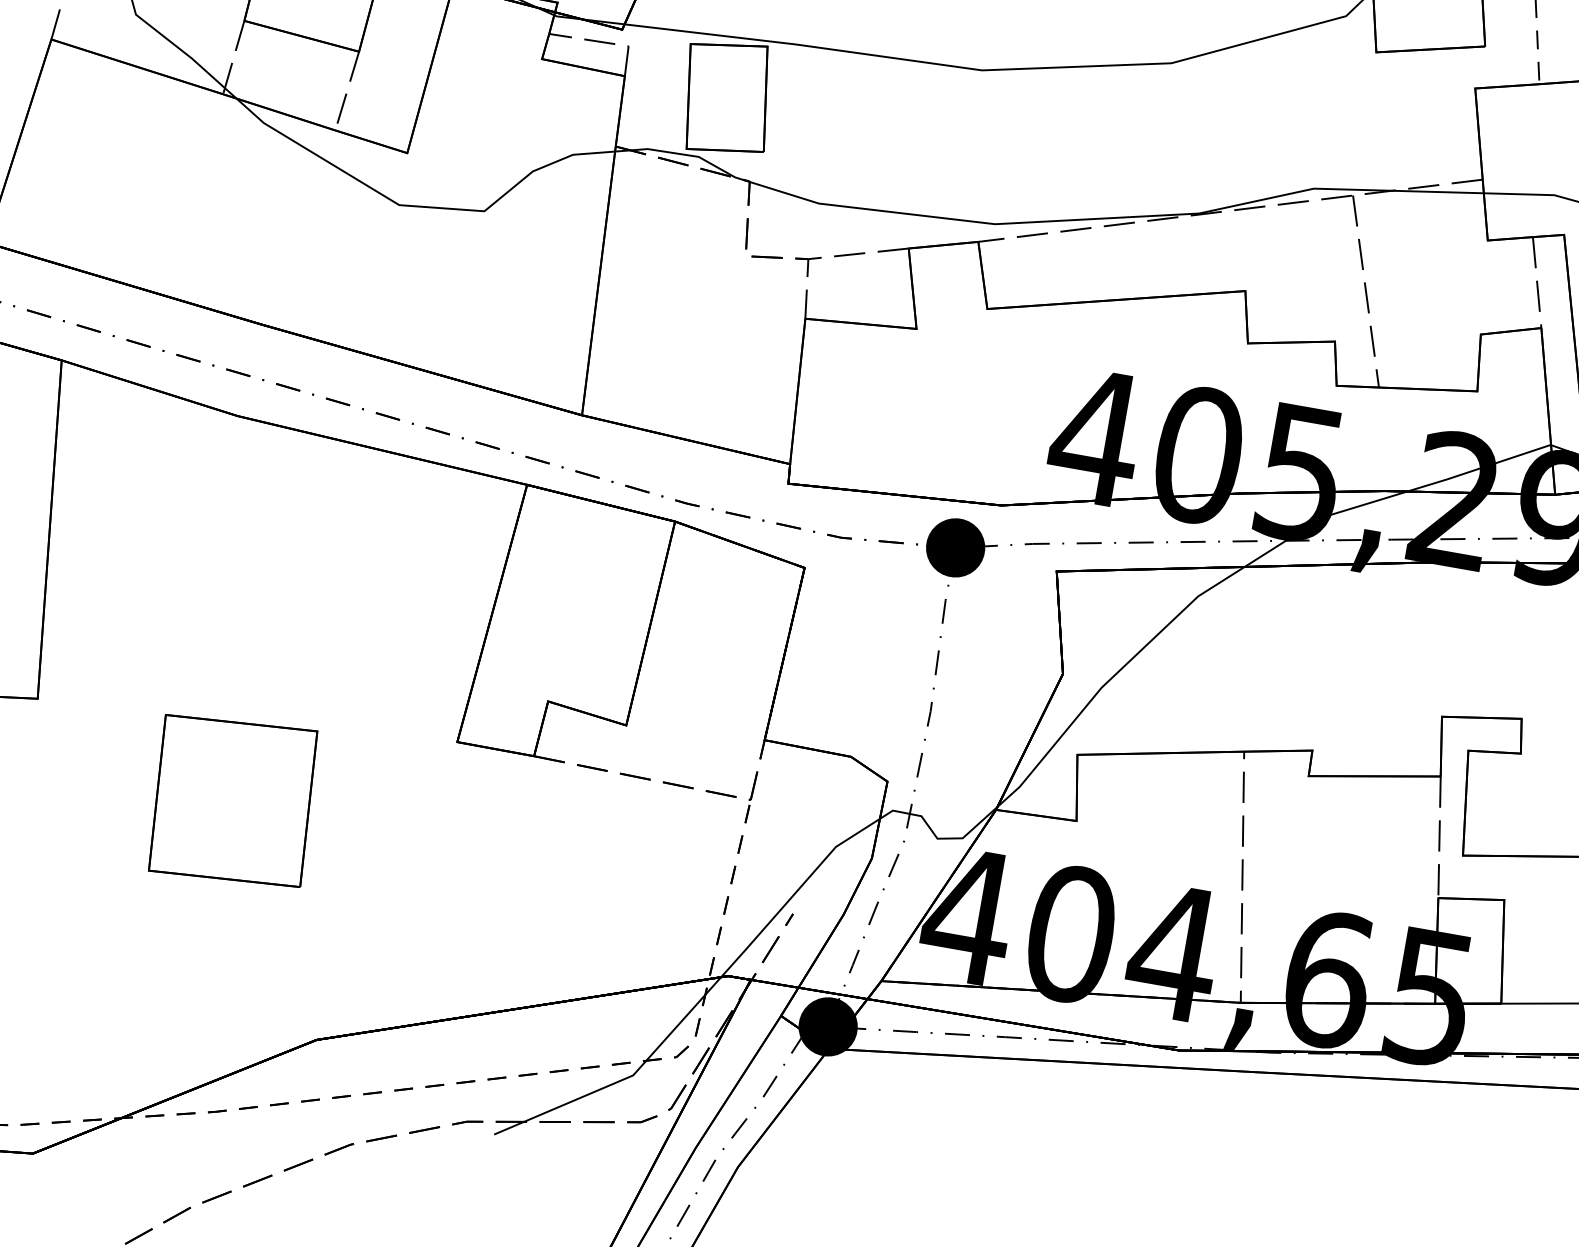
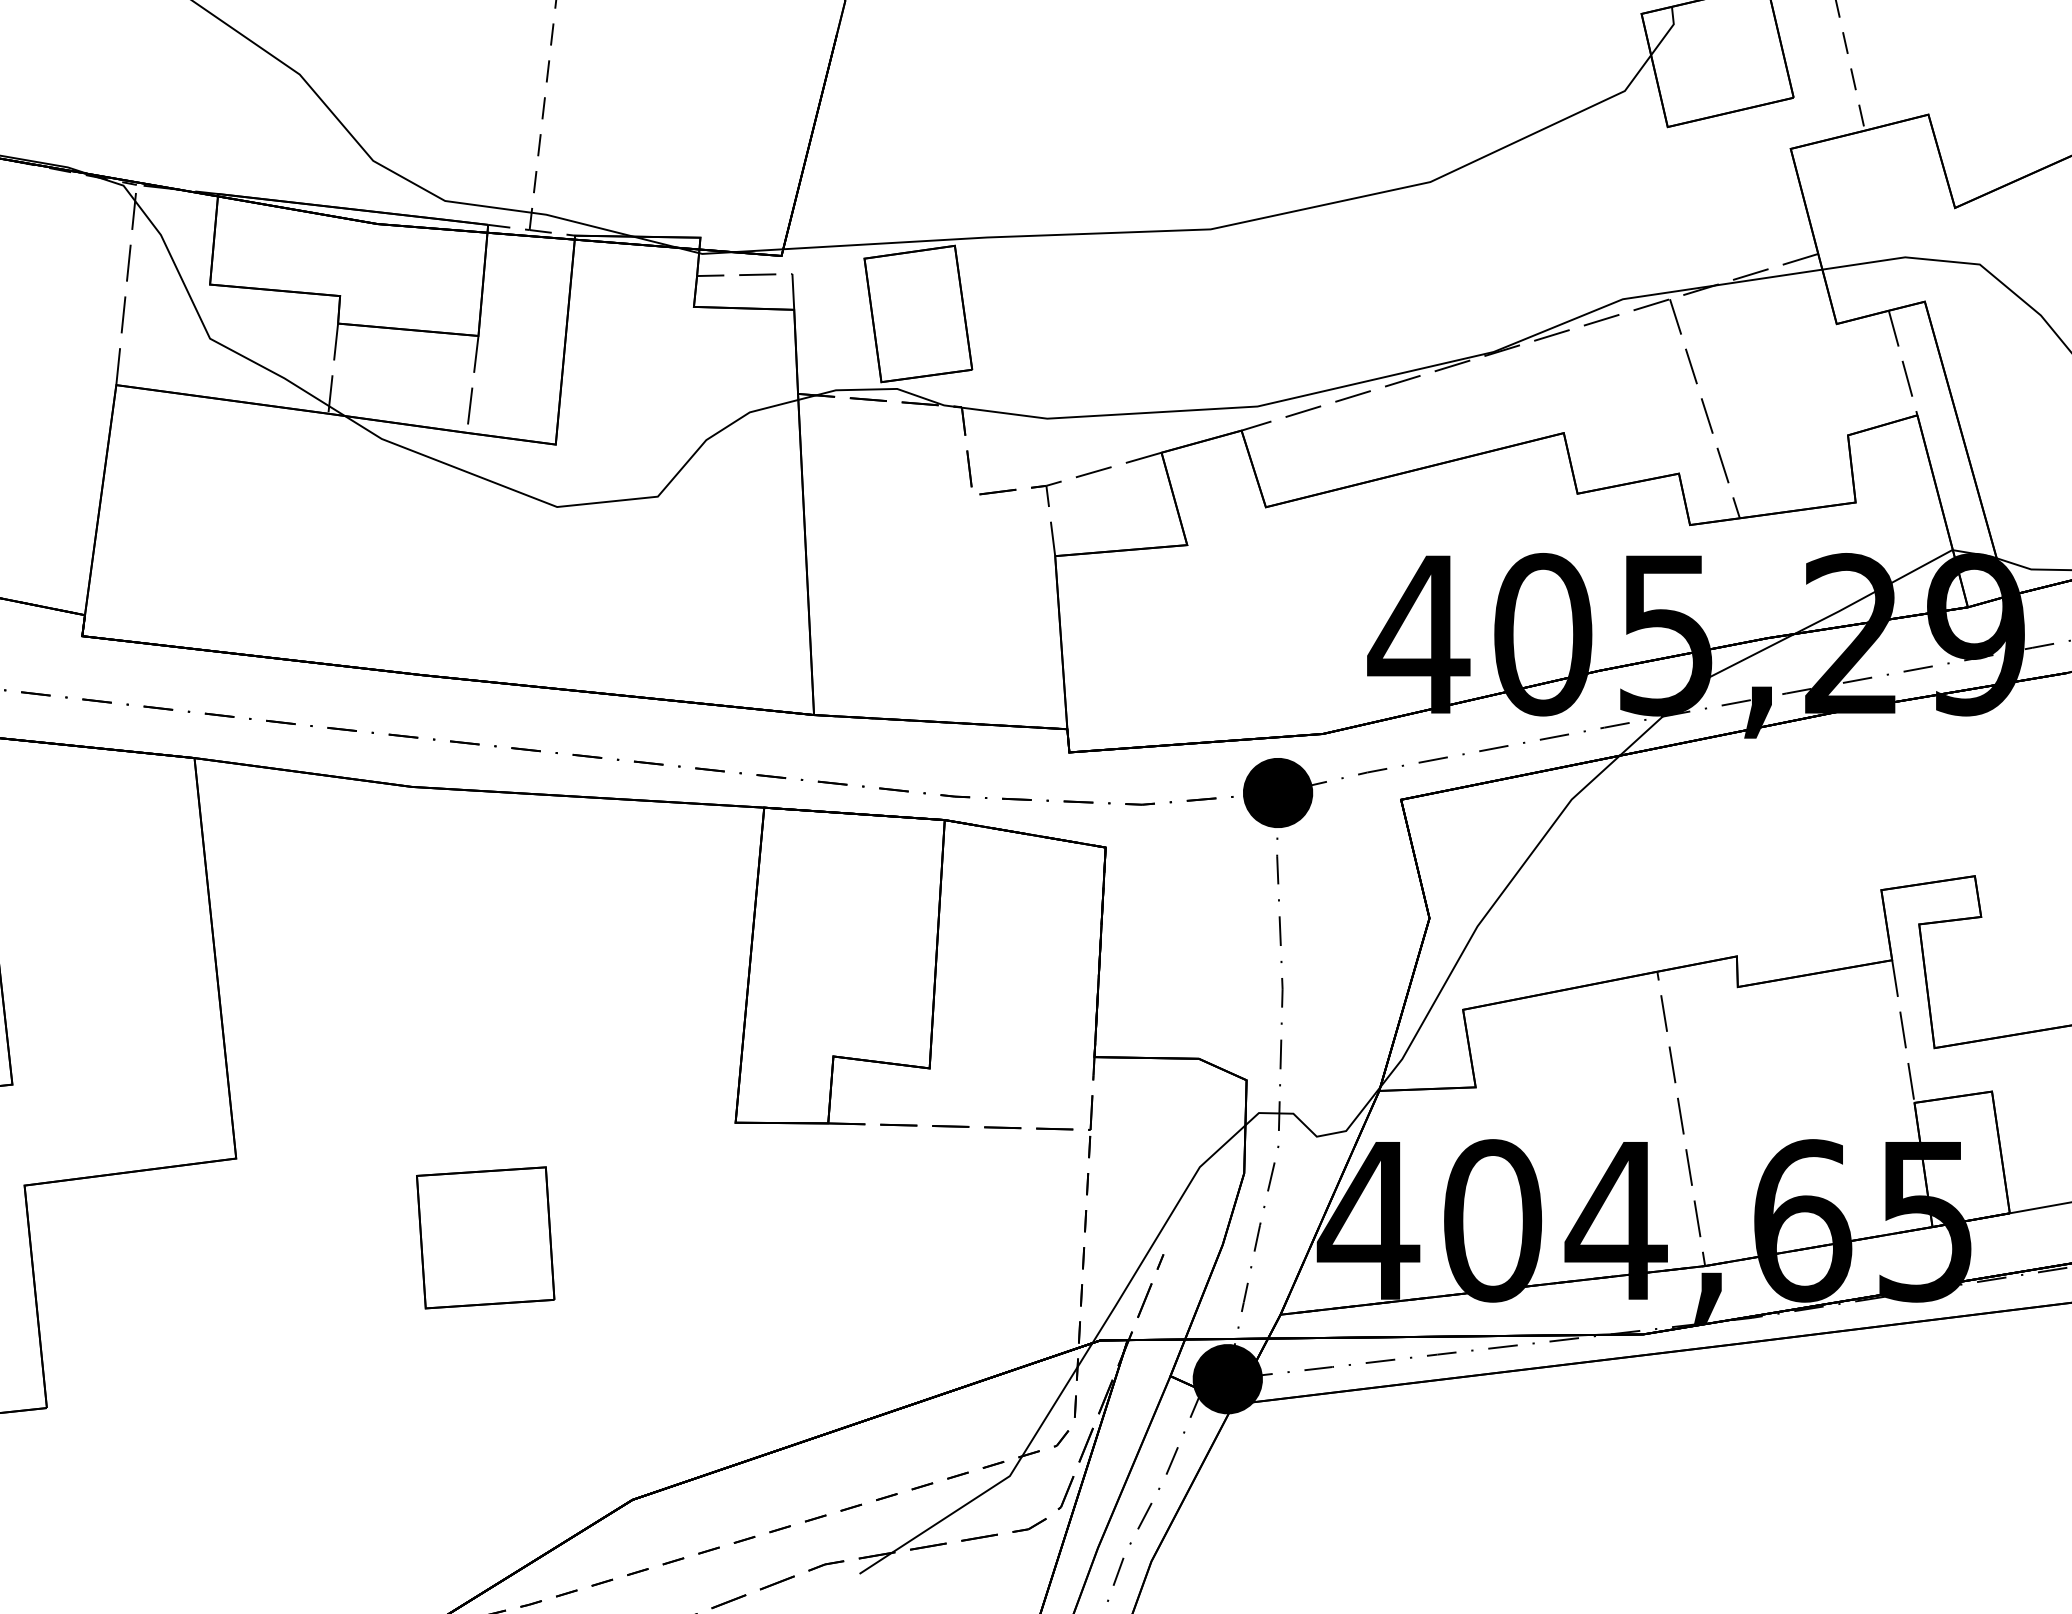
part: (233, 800) -> (485, 1237), size x0.71

